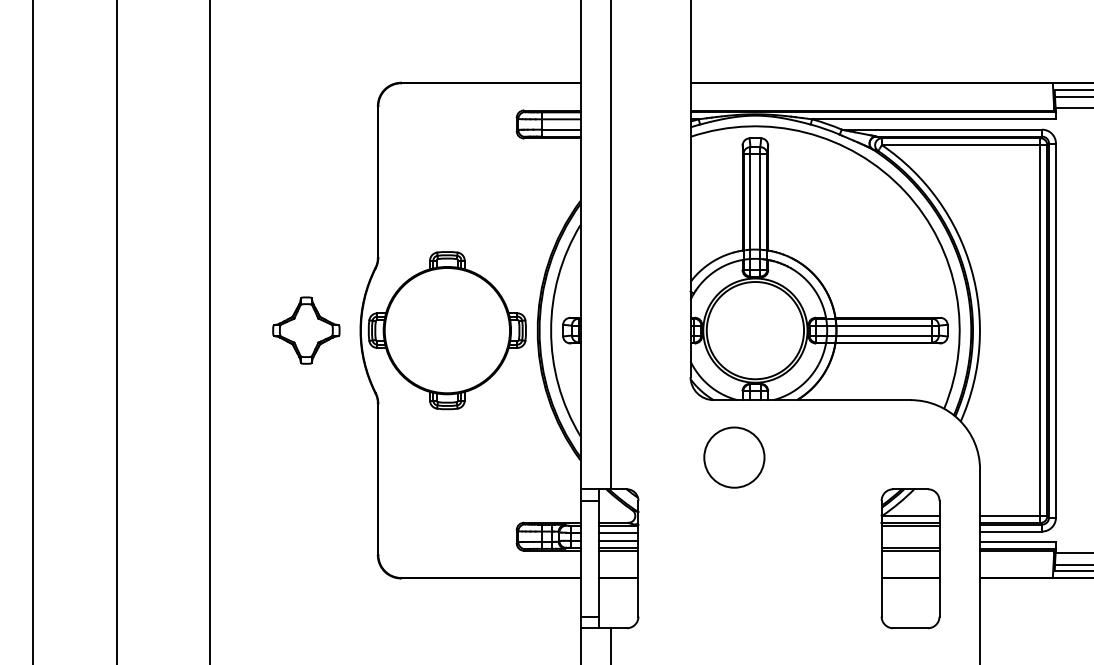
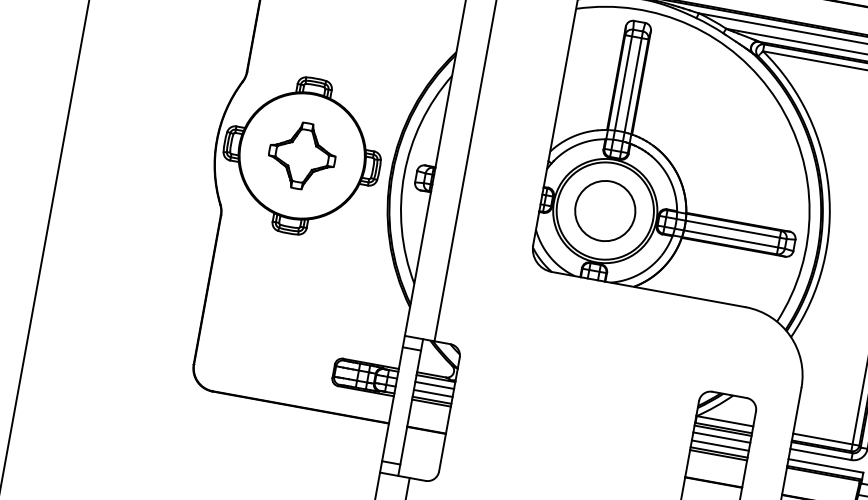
part: (306, 330) -> (302, 155), moved
circle: (734, 457) -> (605, 210), moved
line: (910, 532) -> (721, 437), added
line: (910, 540) -> (720, 445), added

